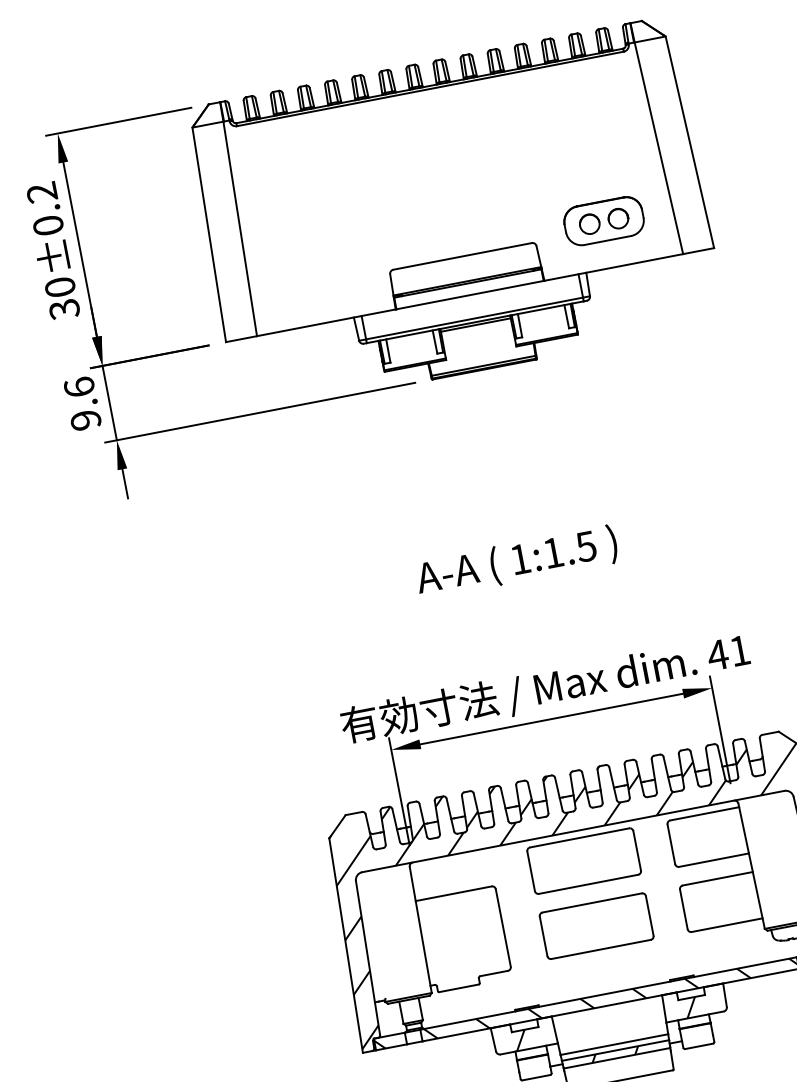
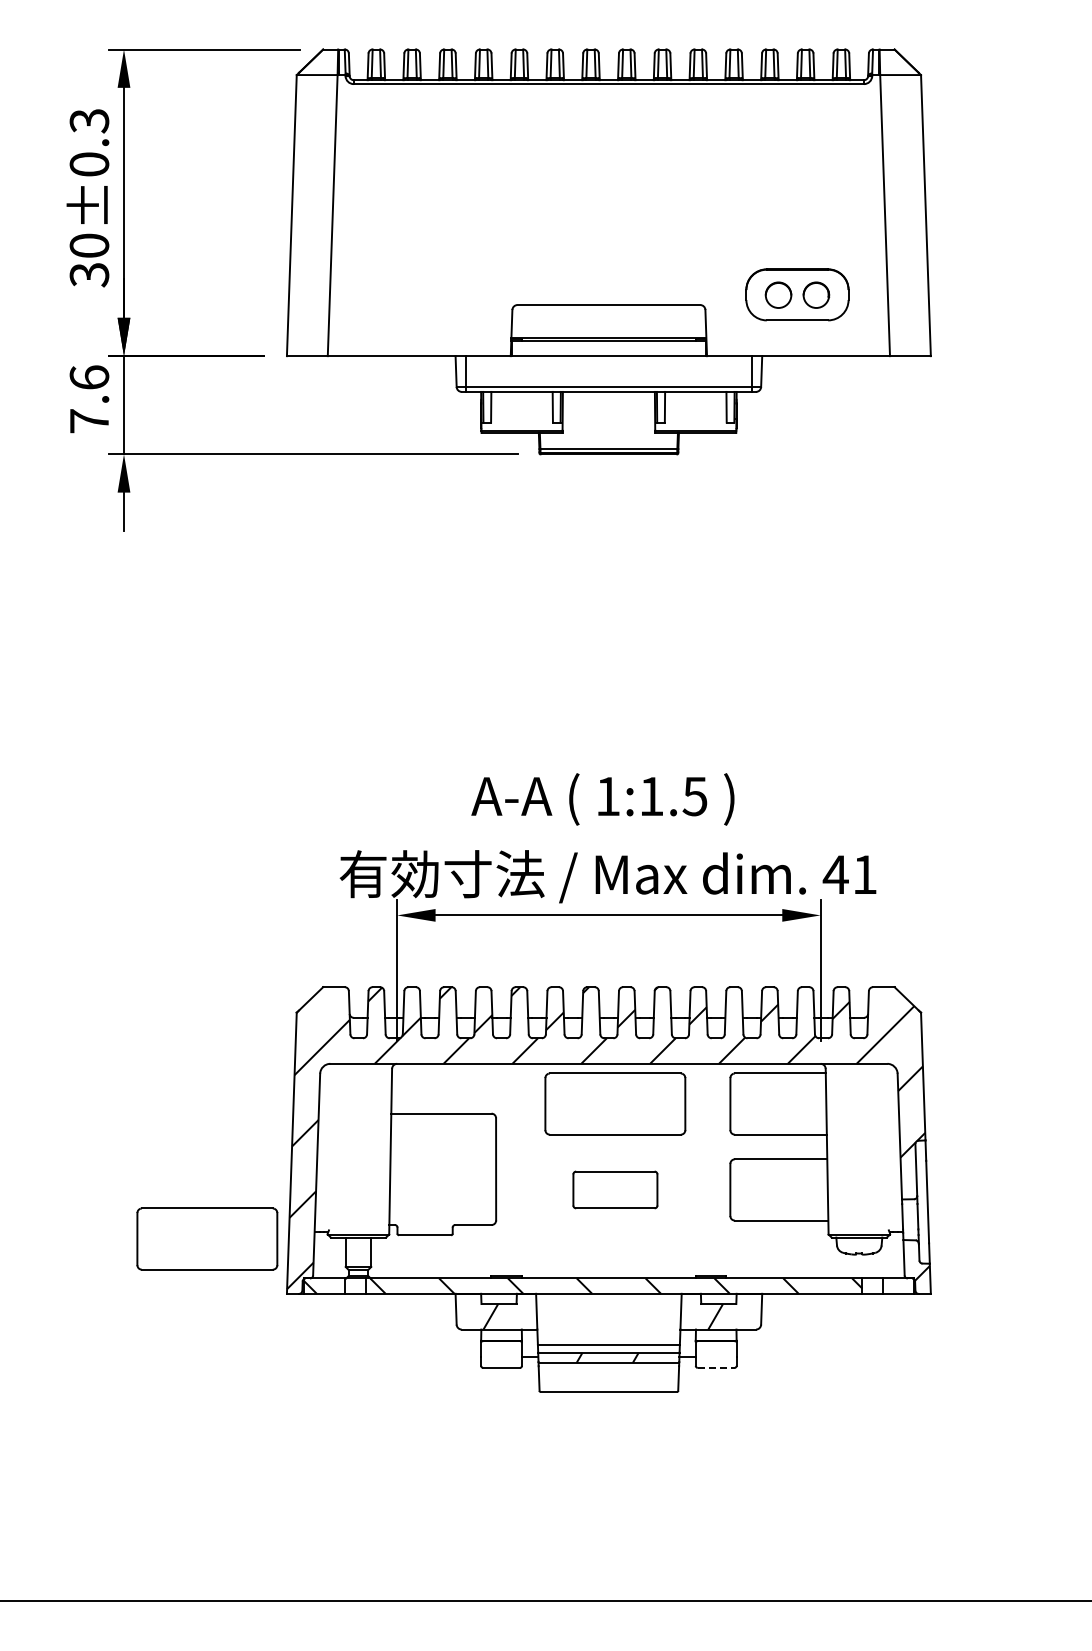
text: (42, 193) -> (89, 121), 30±0.2 -> 30±0.3
line: (475, 325) -> (608, 395), removed
text: (85, 420) -> (89, 421), 9.6 -> 7.6
text: (516, 562) -> (602, 799), moved
part: (596, 925) -> (615, 1189), size x0.6
part: (294, 1022) -> (207, 1238), added
line: (699, 1046) -> (716, 1367), solid -> dashed

